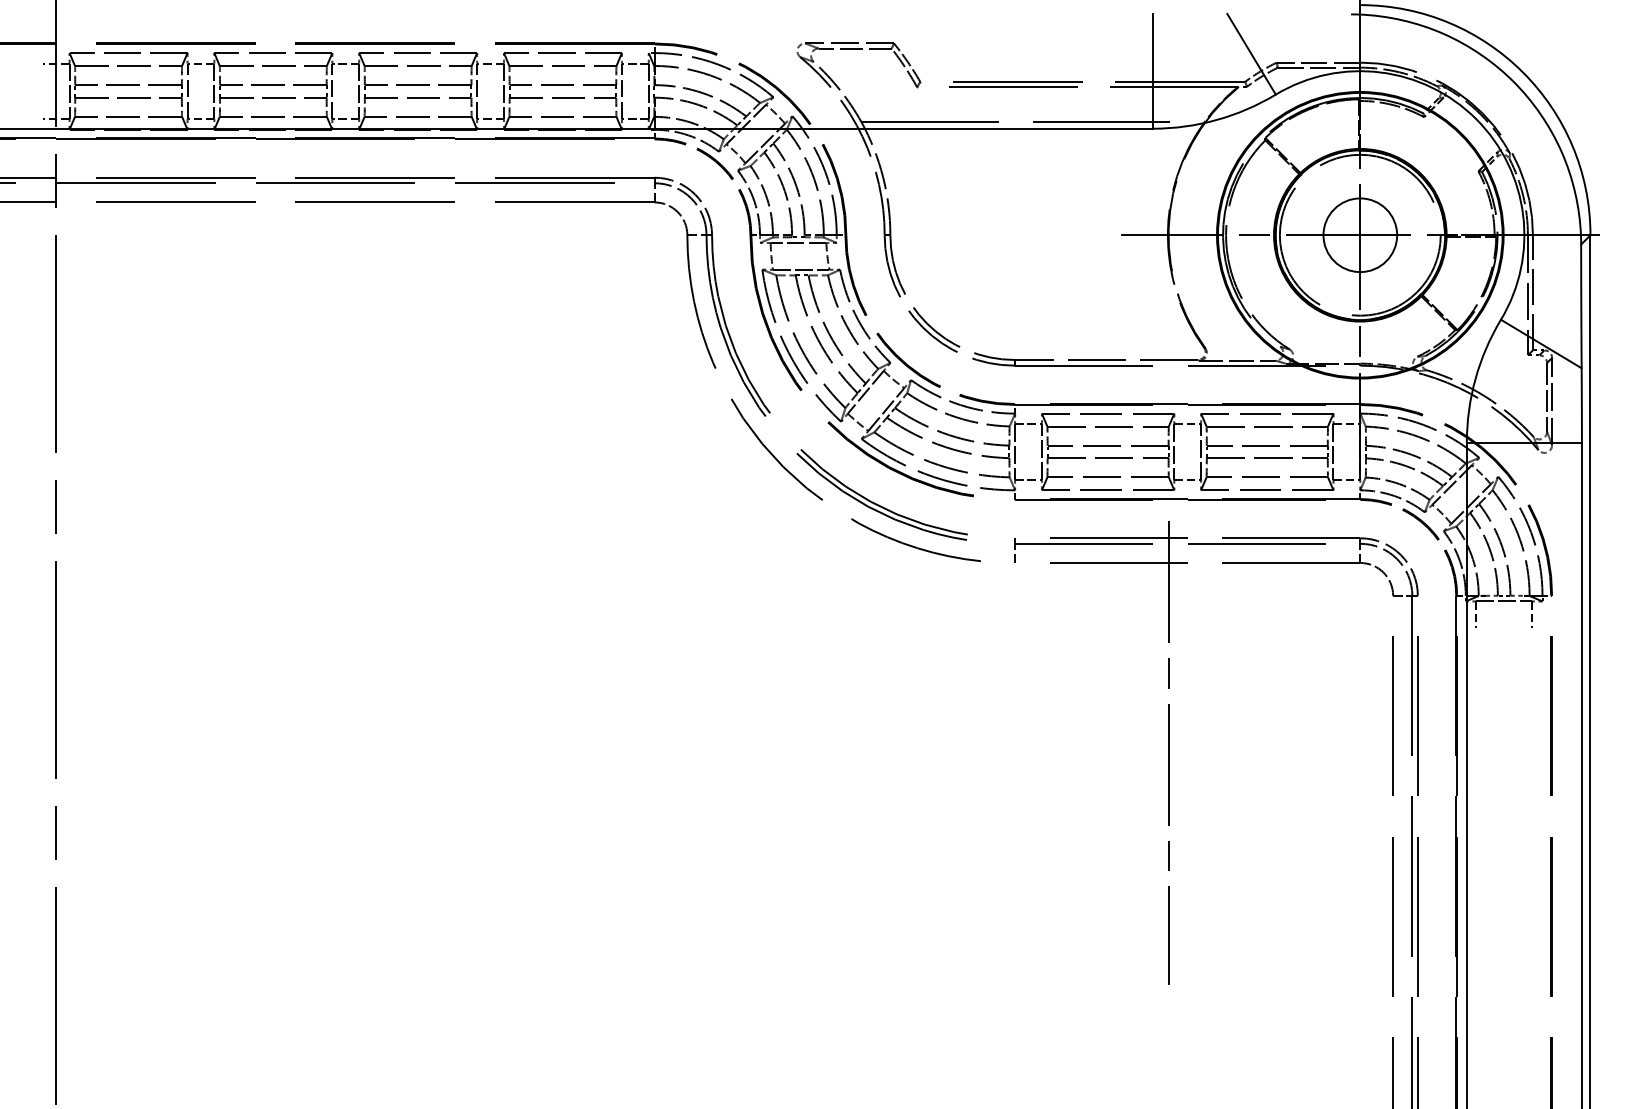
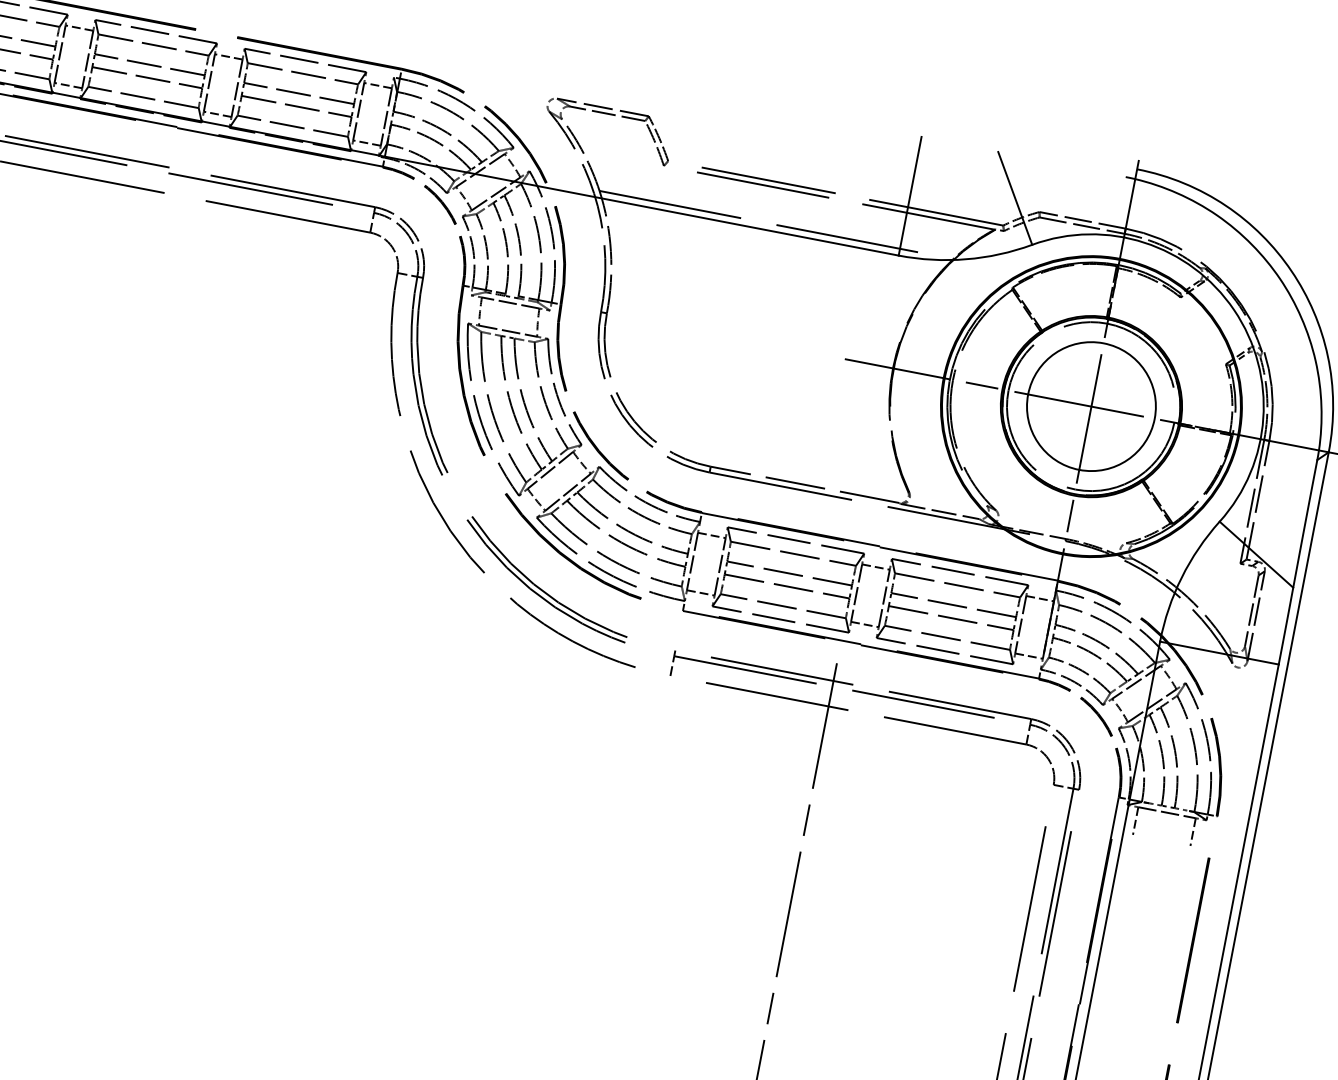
circle: (1359, 234) -> (1090, 405), size x1.67

